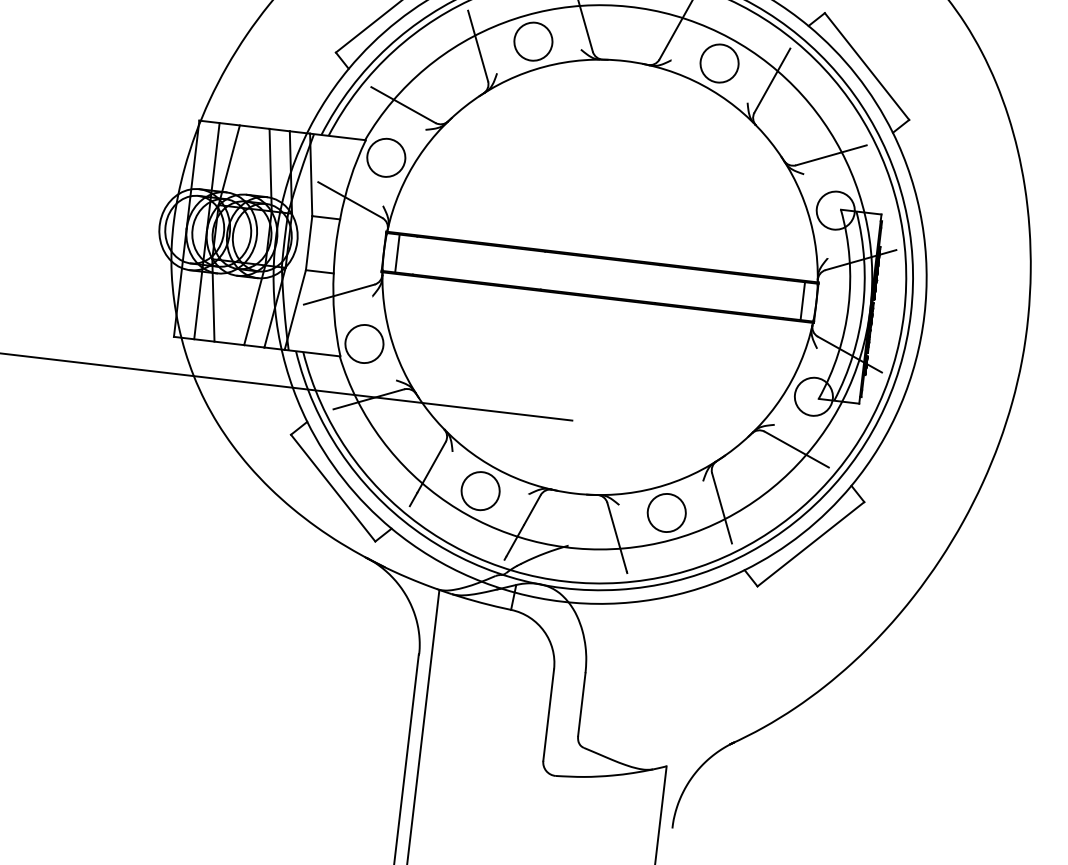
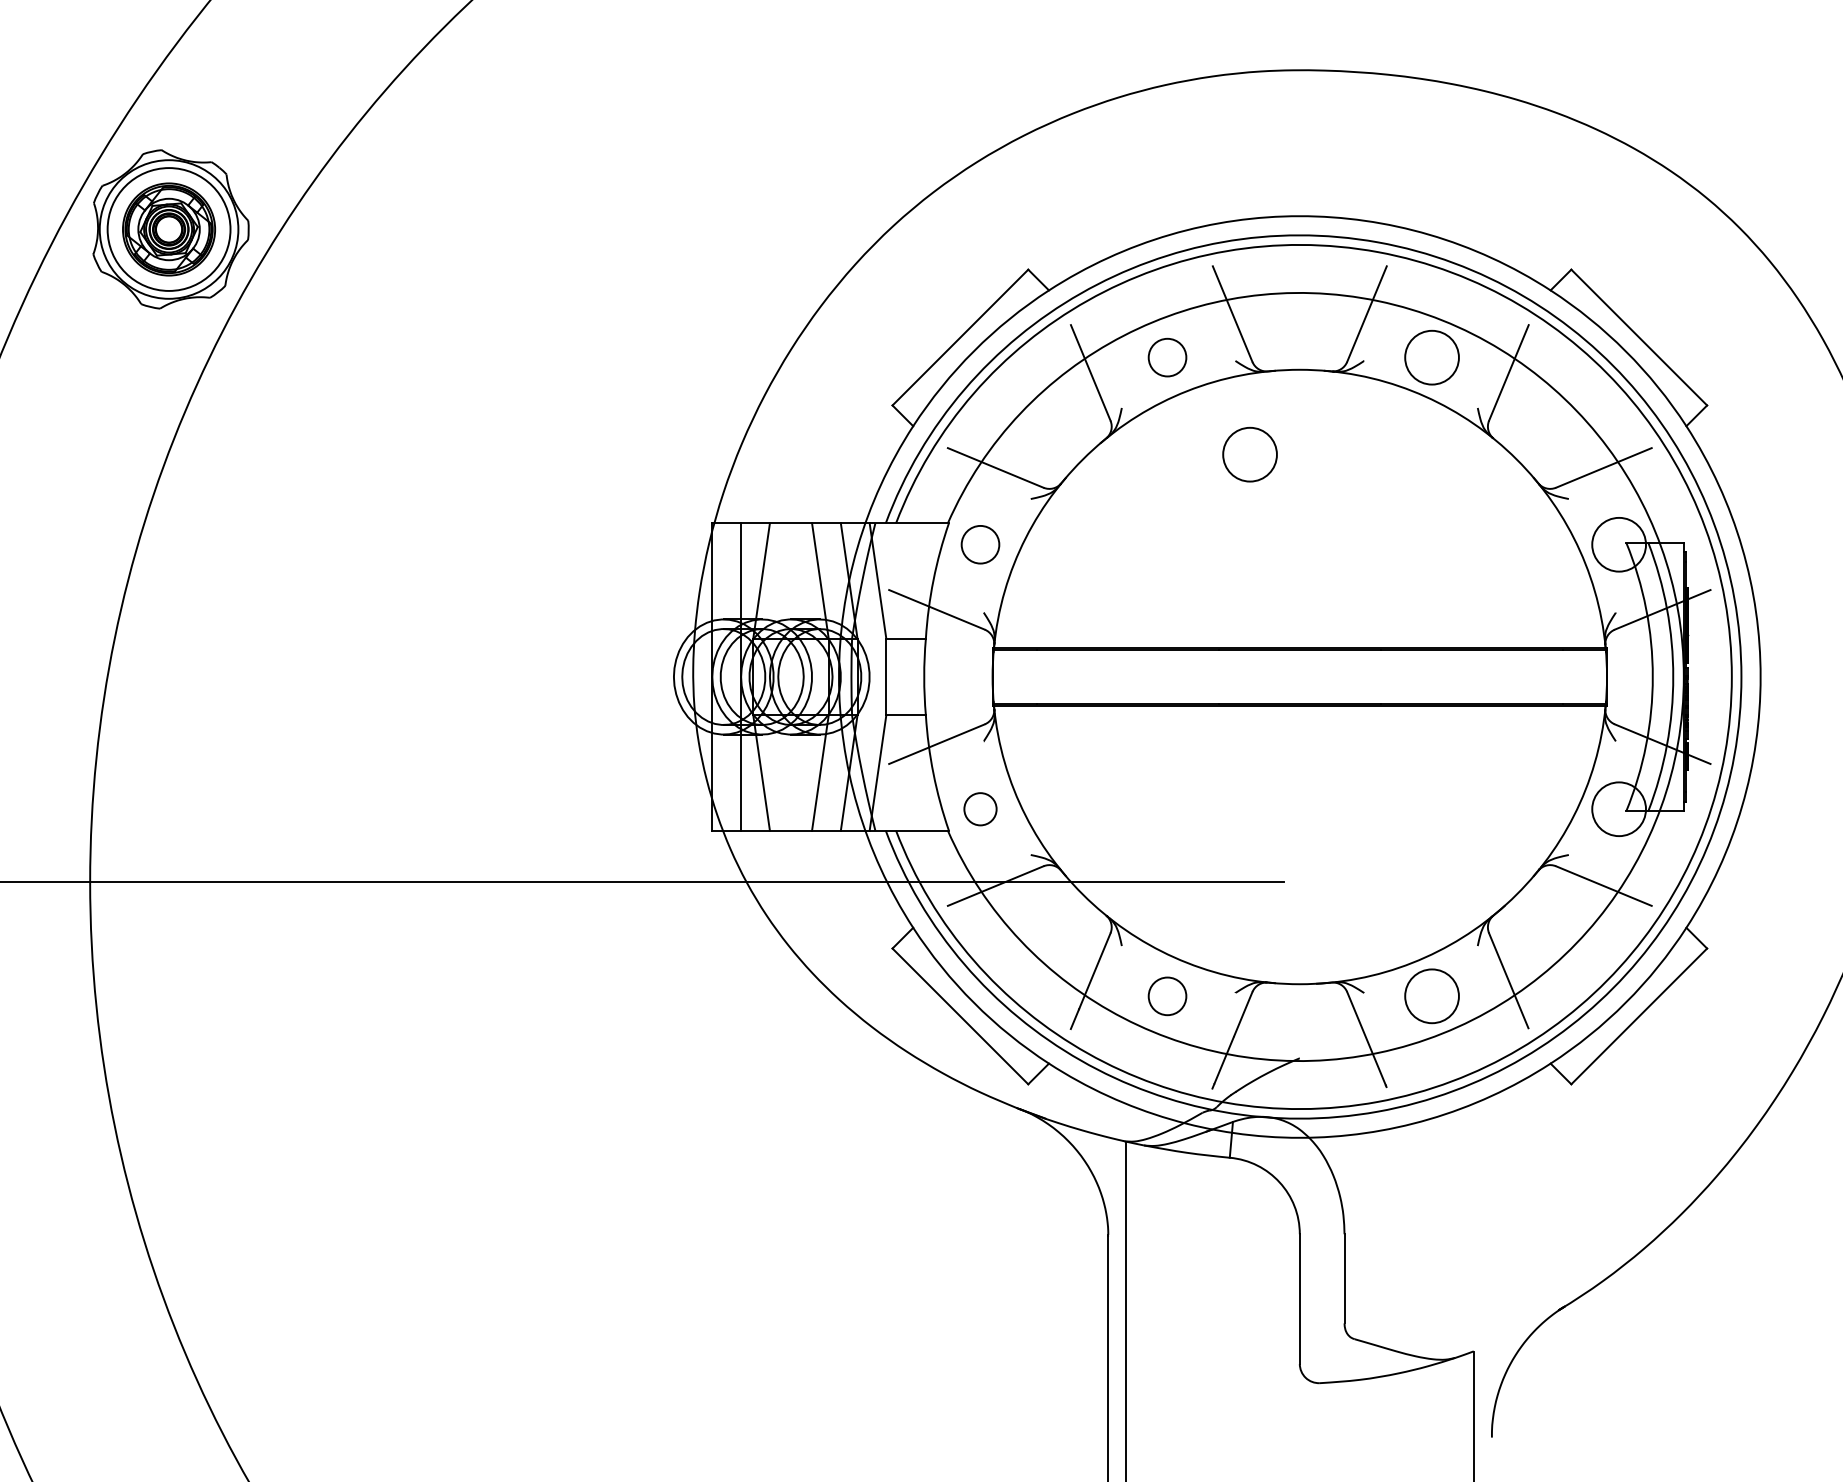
circle: (533, 41) -> (1167, 357), size x0.7
circle: (583, 116) -> (1249, 454), added
circle: (386, 157) -> (980, 544), size x0.7
line: (397, 253) -> (1011, 676), removed
line: (802, 300) -> (1587, 676), removed
circle: (364, 344) -> (980, 809), size x0.6
circle: (480, 491) -> (1167, 996), size x0.7

